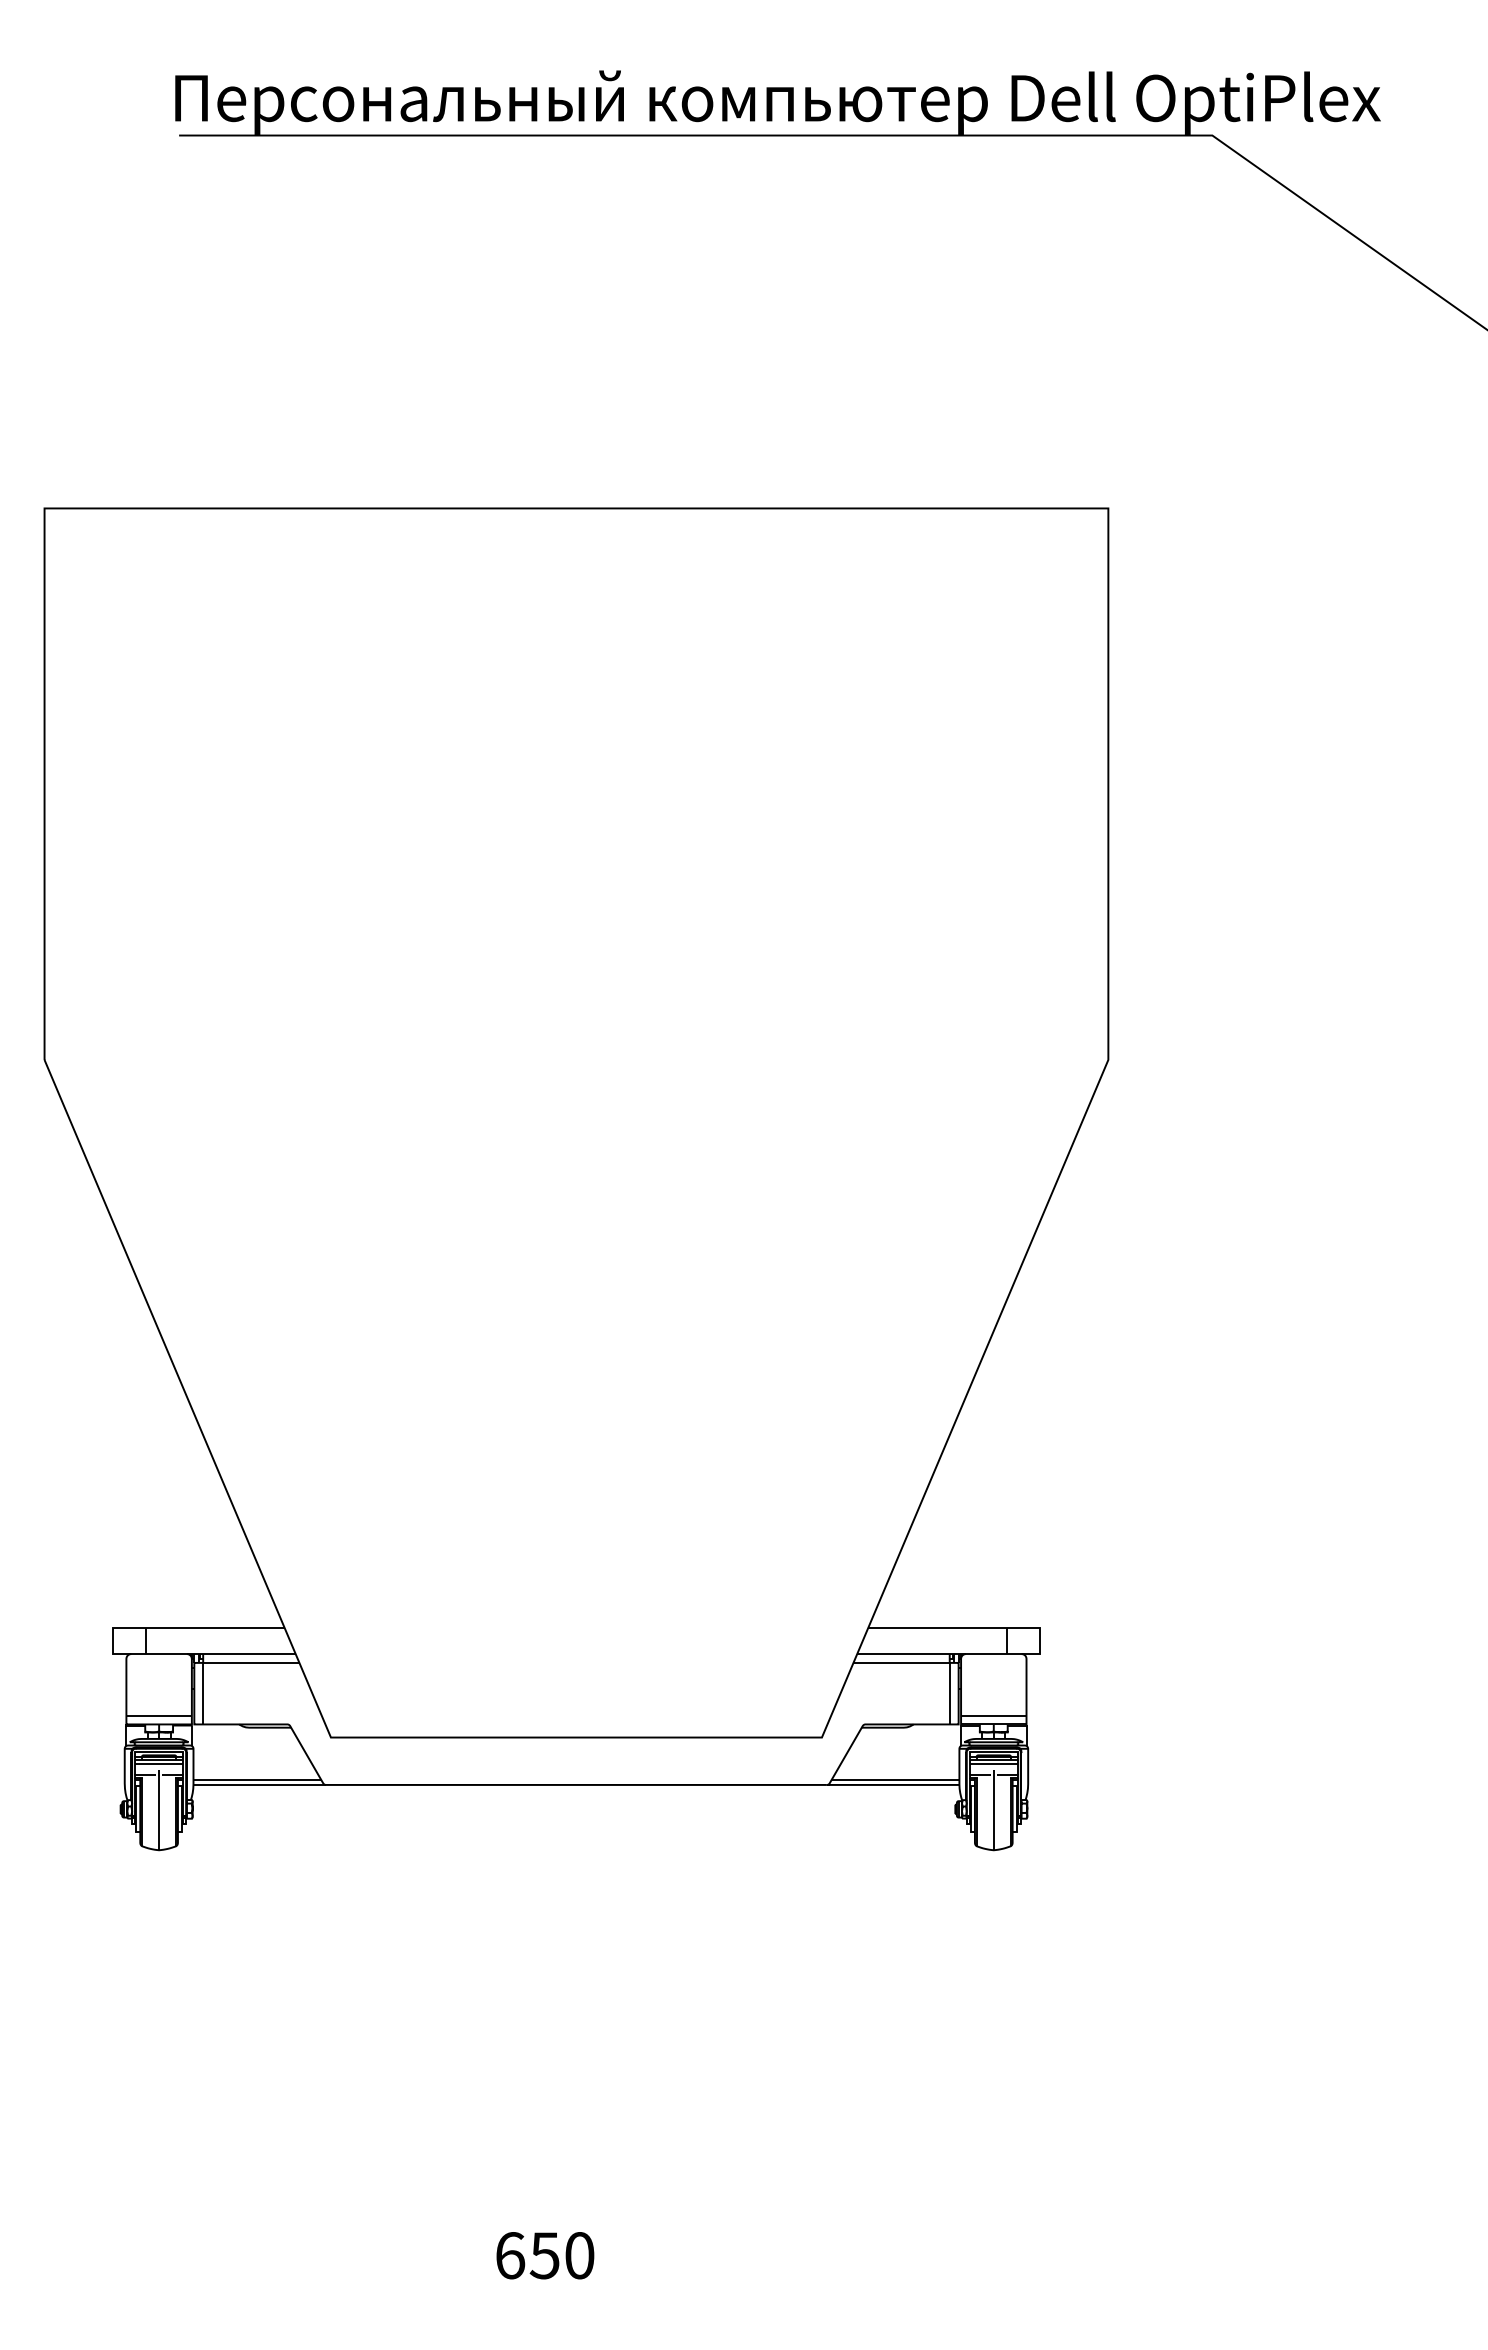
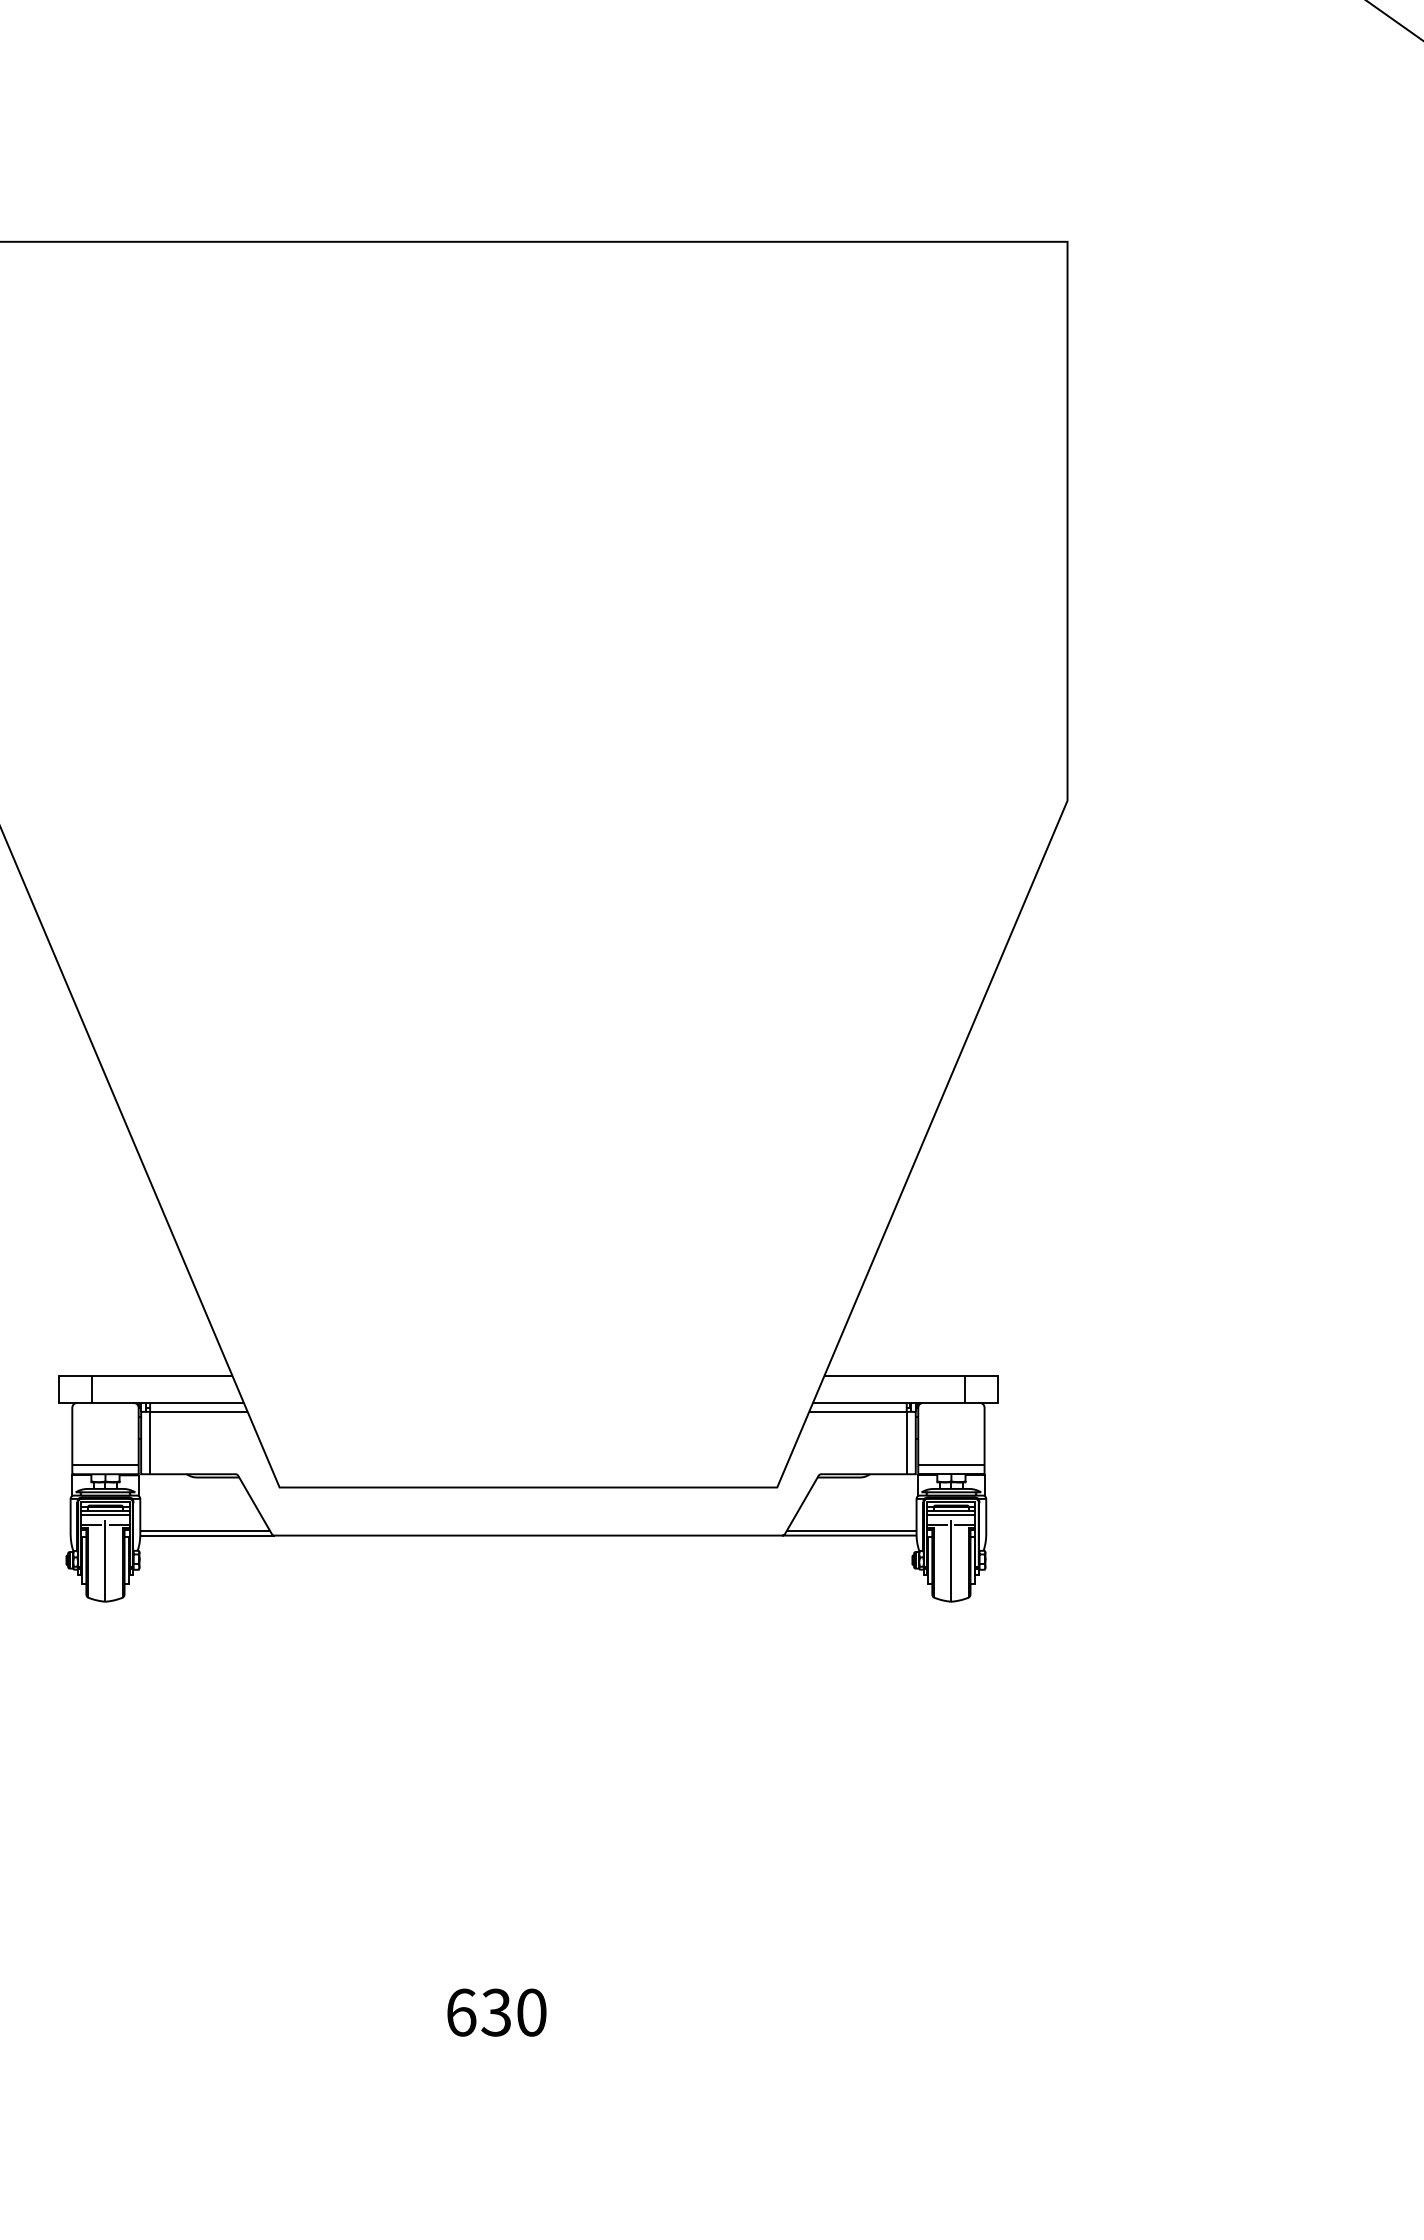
text: (544, 2255) -> (496, 2012), 650 -> 630

